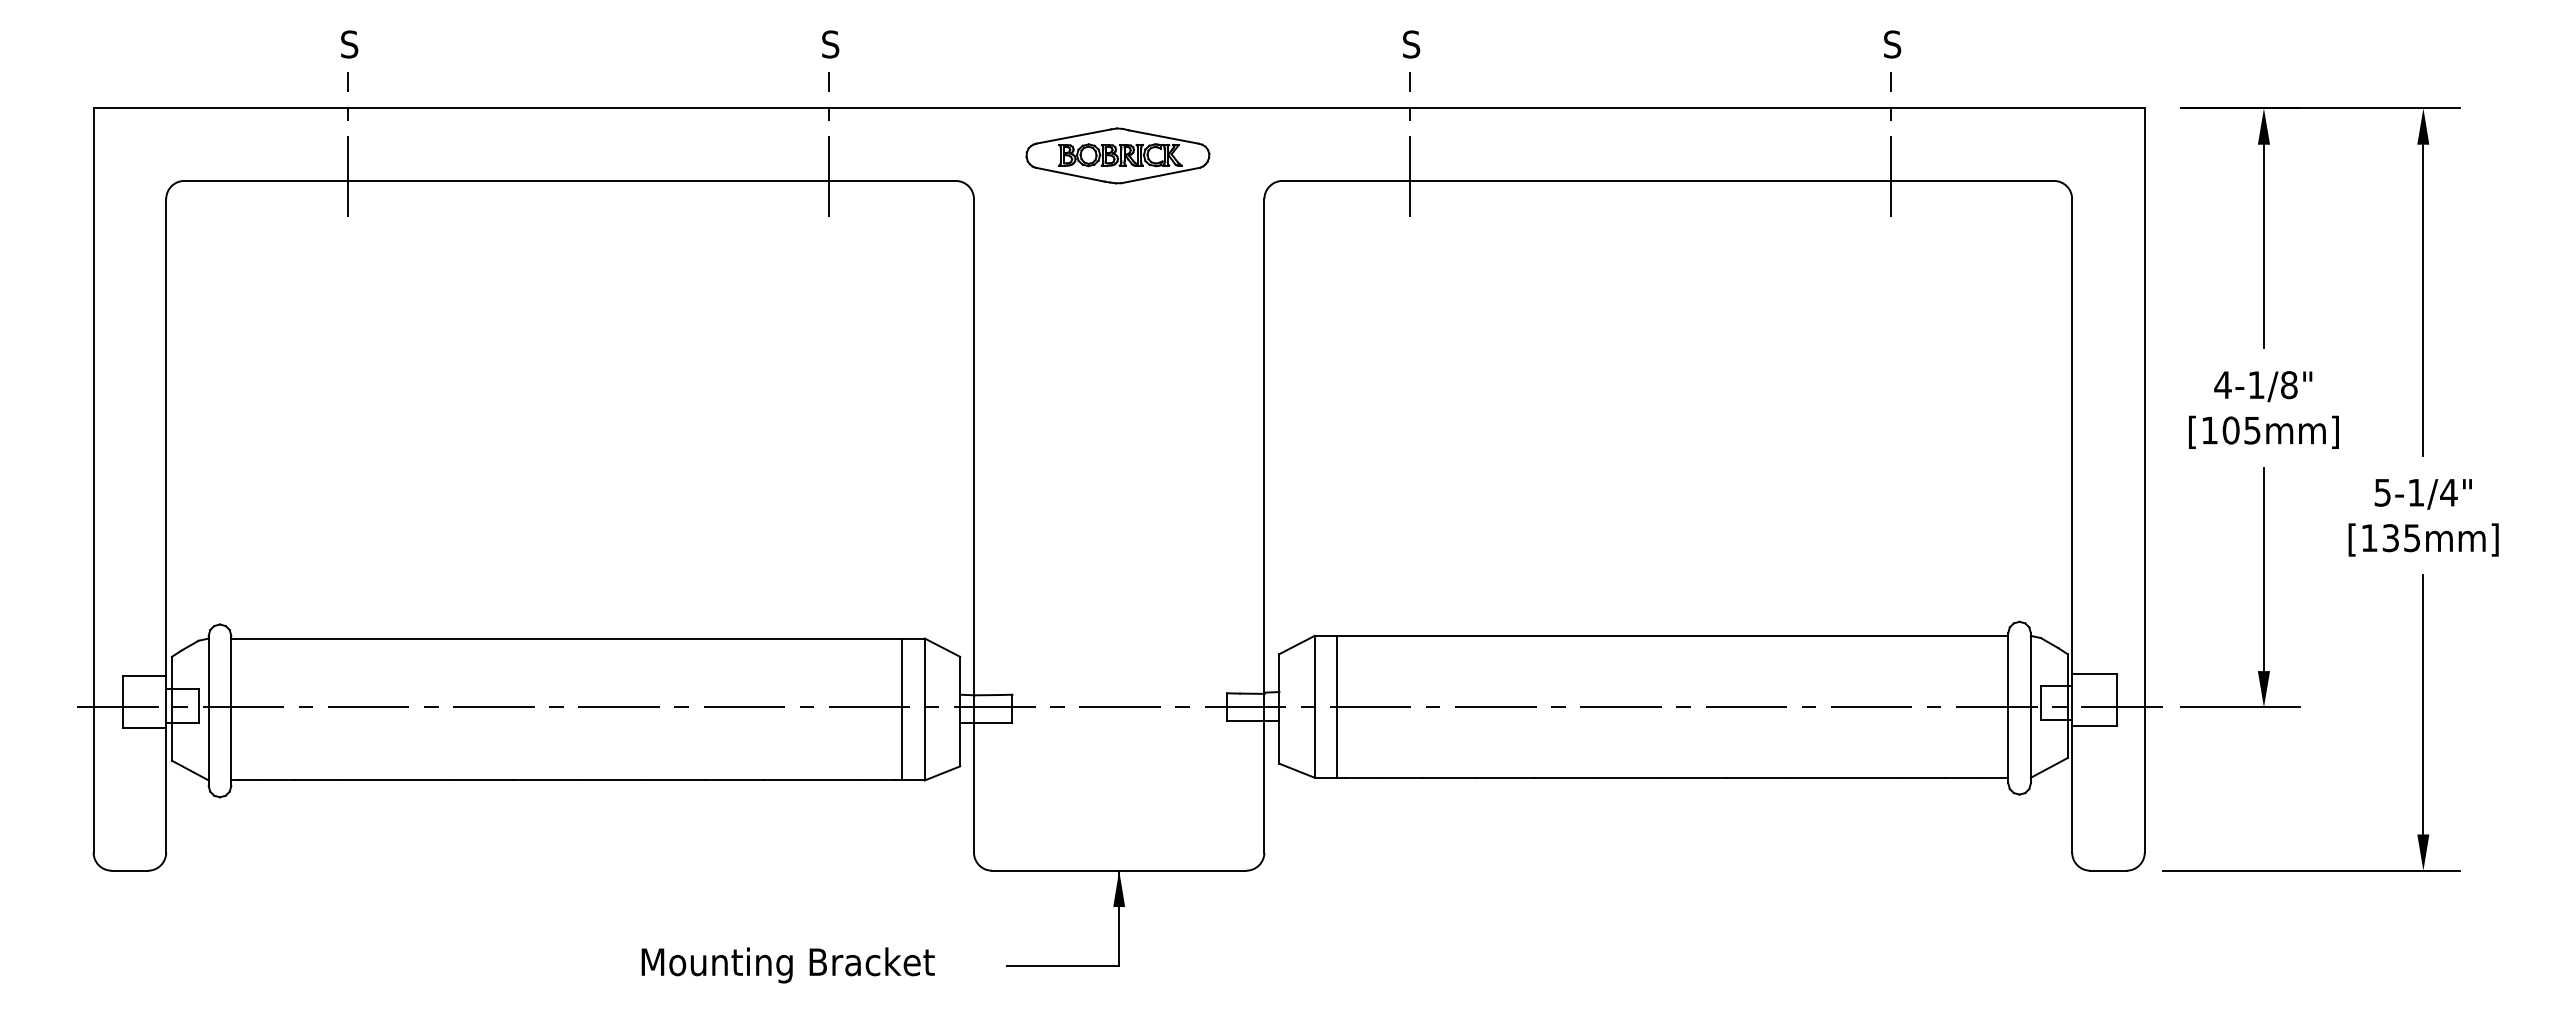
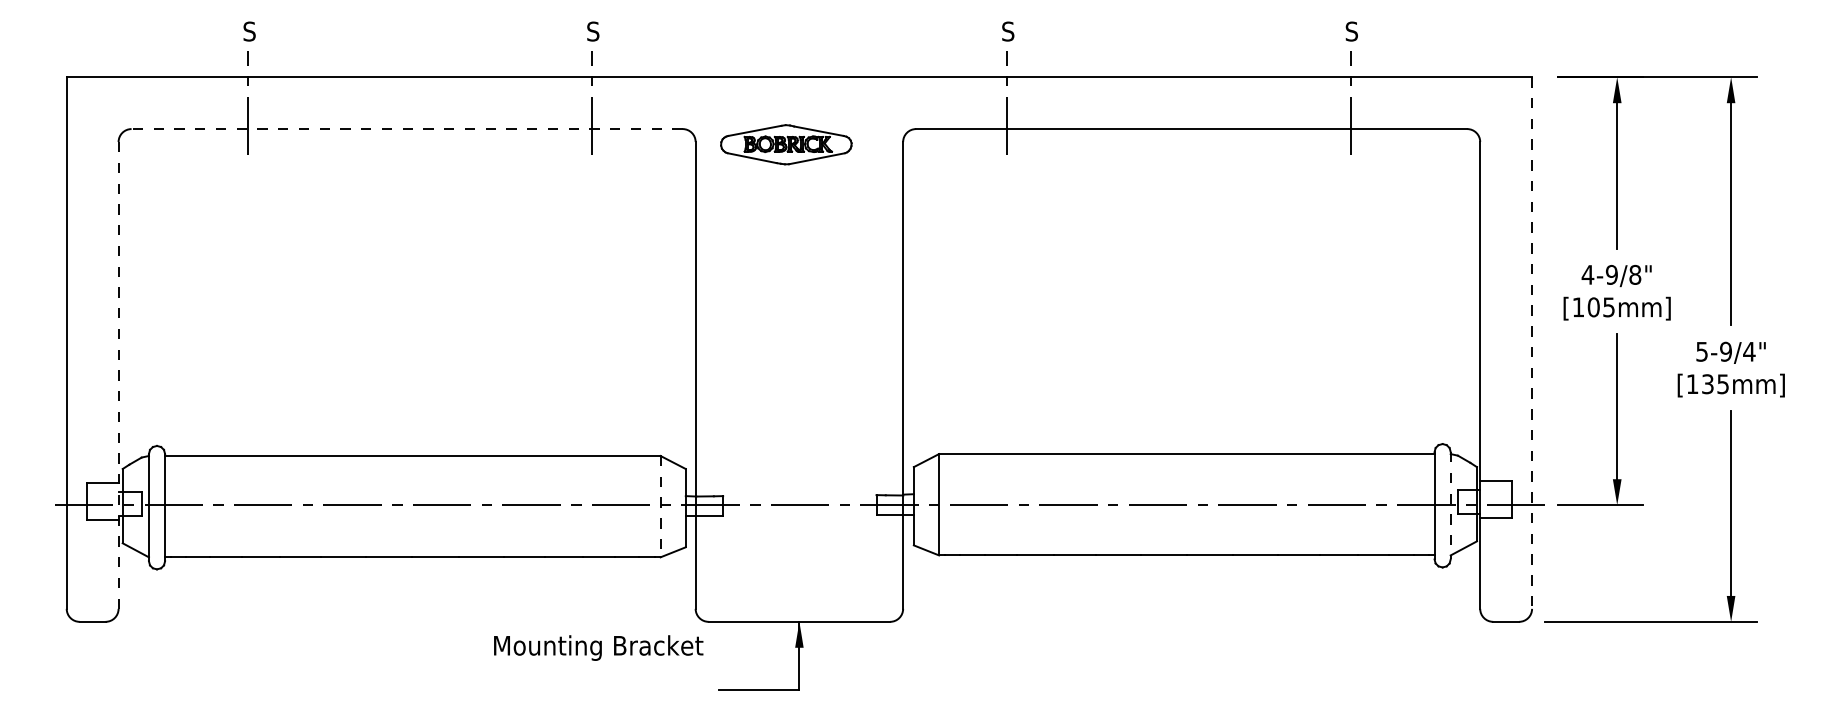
part: (1117, 155) -> (786, 144), moved
line: (570, 180) -> (407, 128), solid -> dashed
text: (2256, 385) -> (1611, 275), 4-1/8" -> 4-9/8"
line: (2144, 480) -> (1531, 343), solid -> dashed
text: (2415, 492) -> (1725, 351), 5-1/4" -> 5-9/4"
line: (166, 525) -> (118, 375), solid -> dashed
line: (1337, 706) -> (955, 504), removed
line: (2030, 708) -> (1450, 505), solid -> dashed
line: (902, 709) -> (644, 506), removed
line: (924, 709) -> (660, 506), solid -> dashed
text: (787, 965) -> (598, 648), moved

